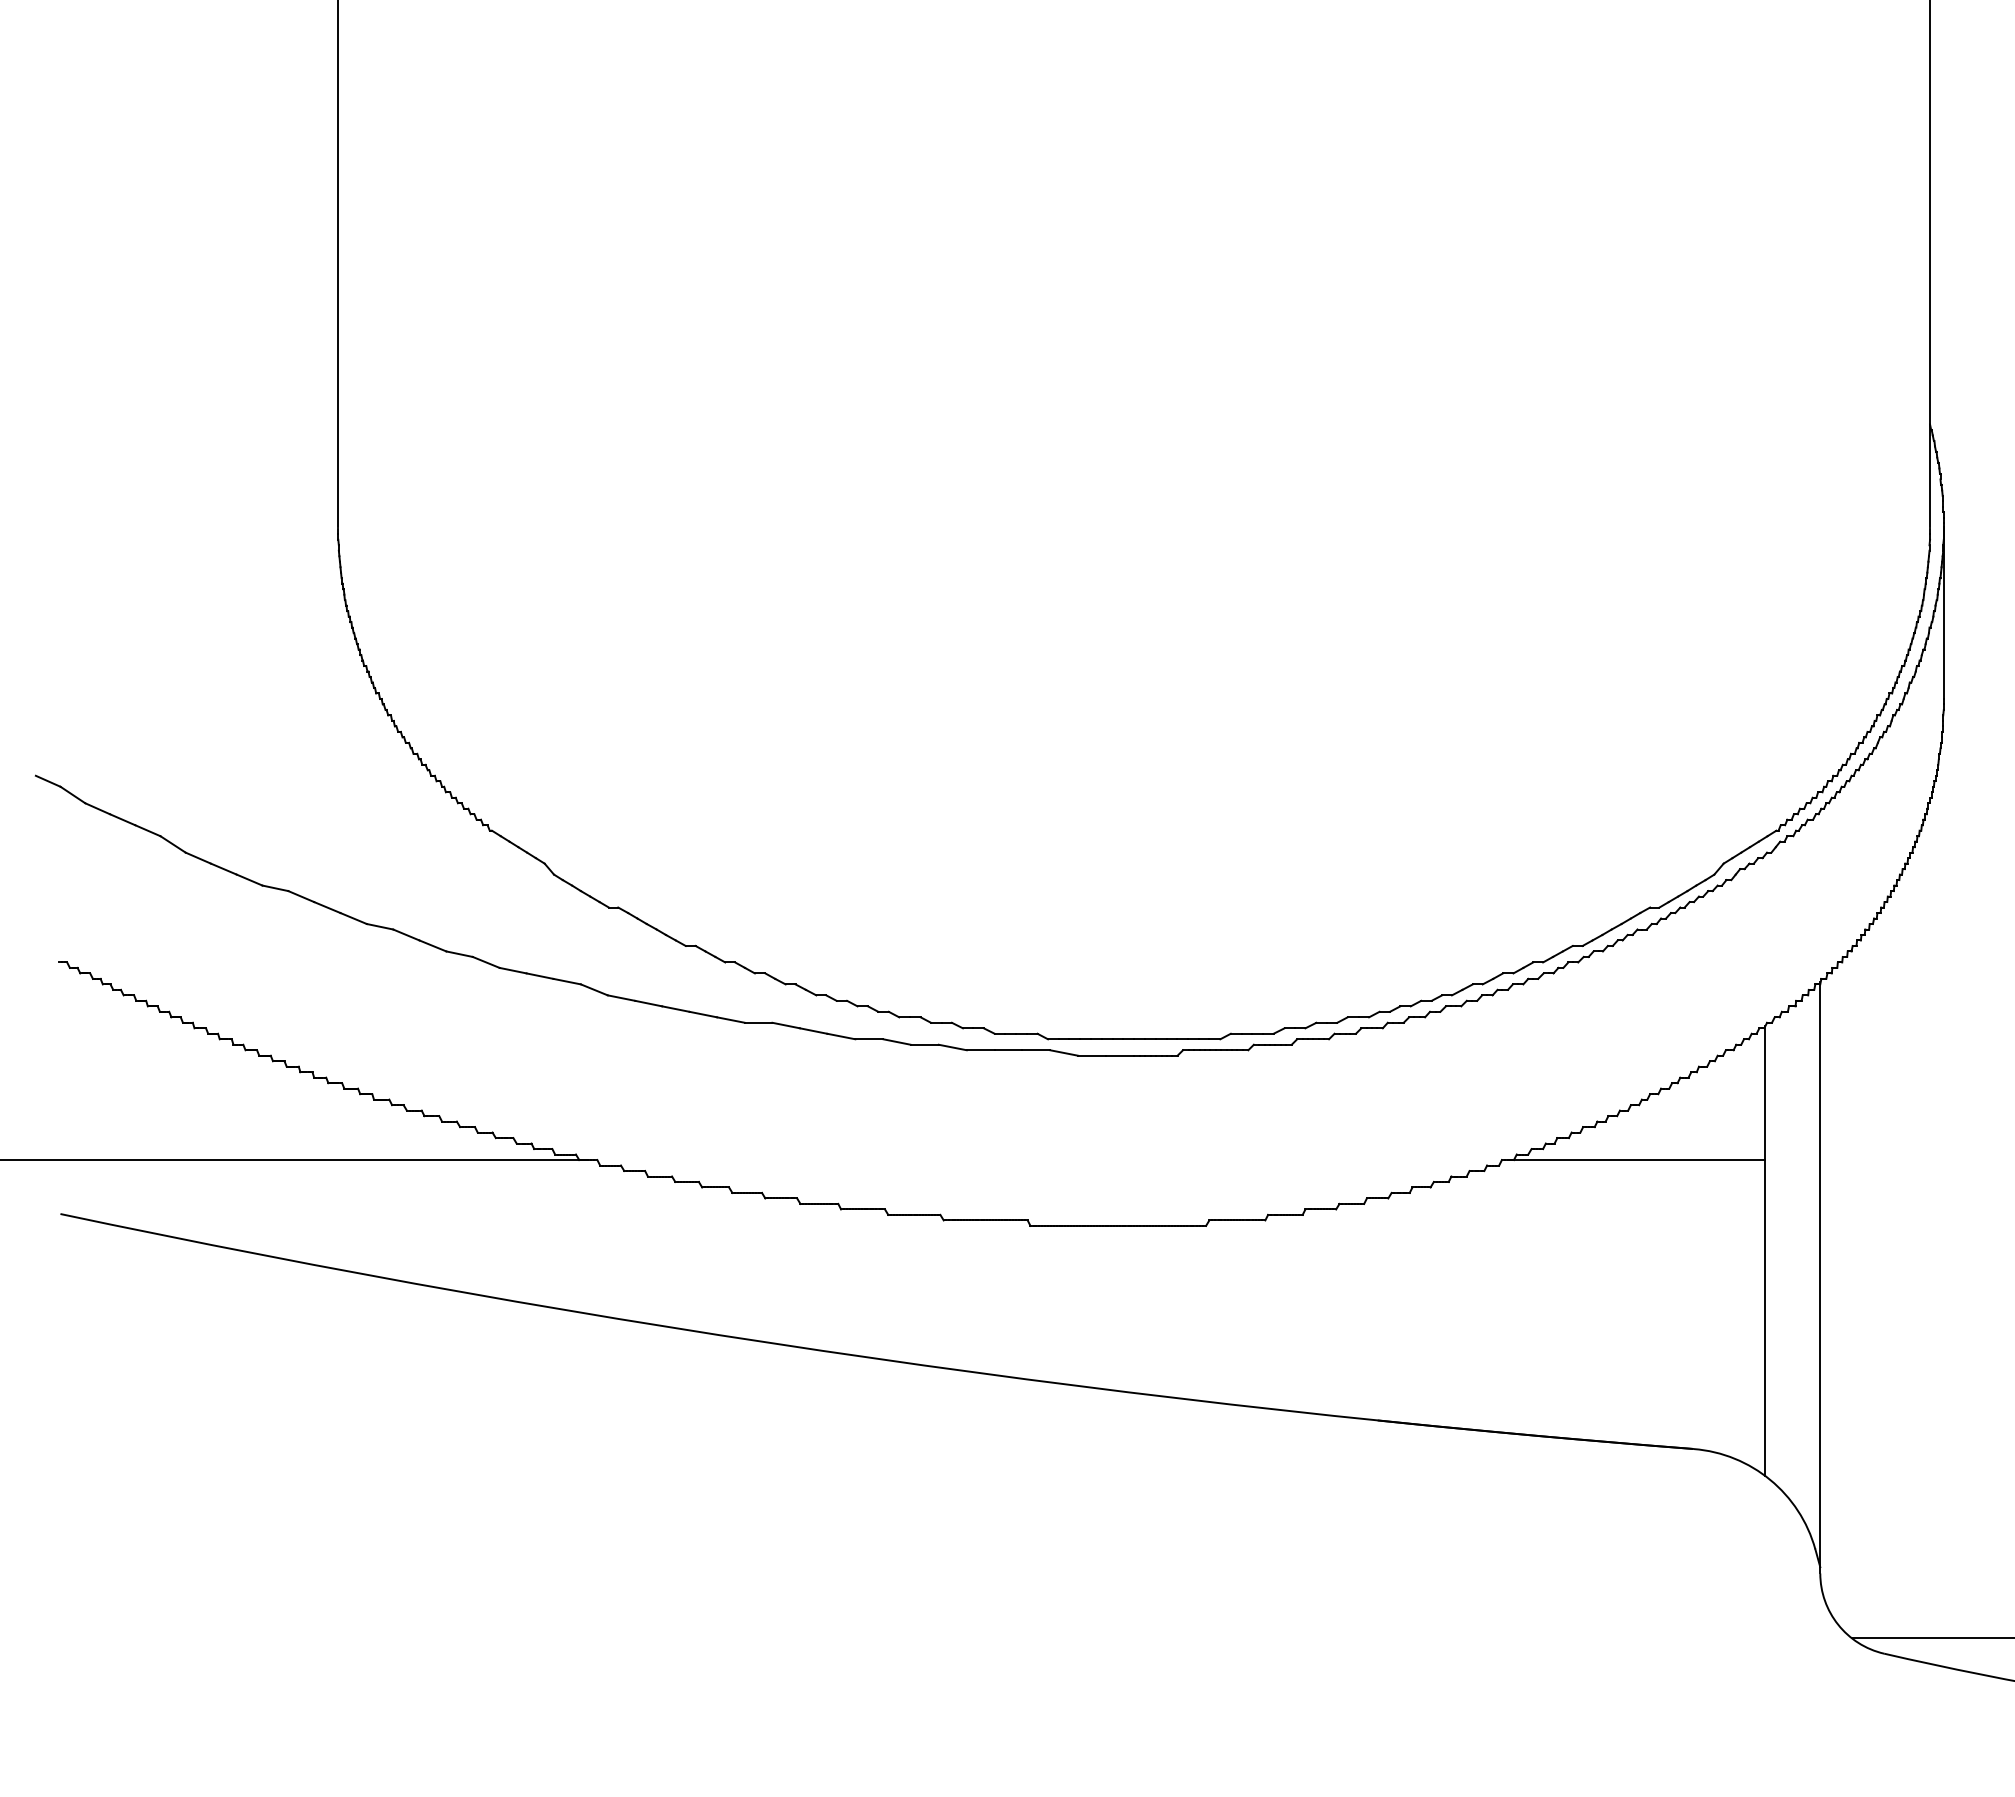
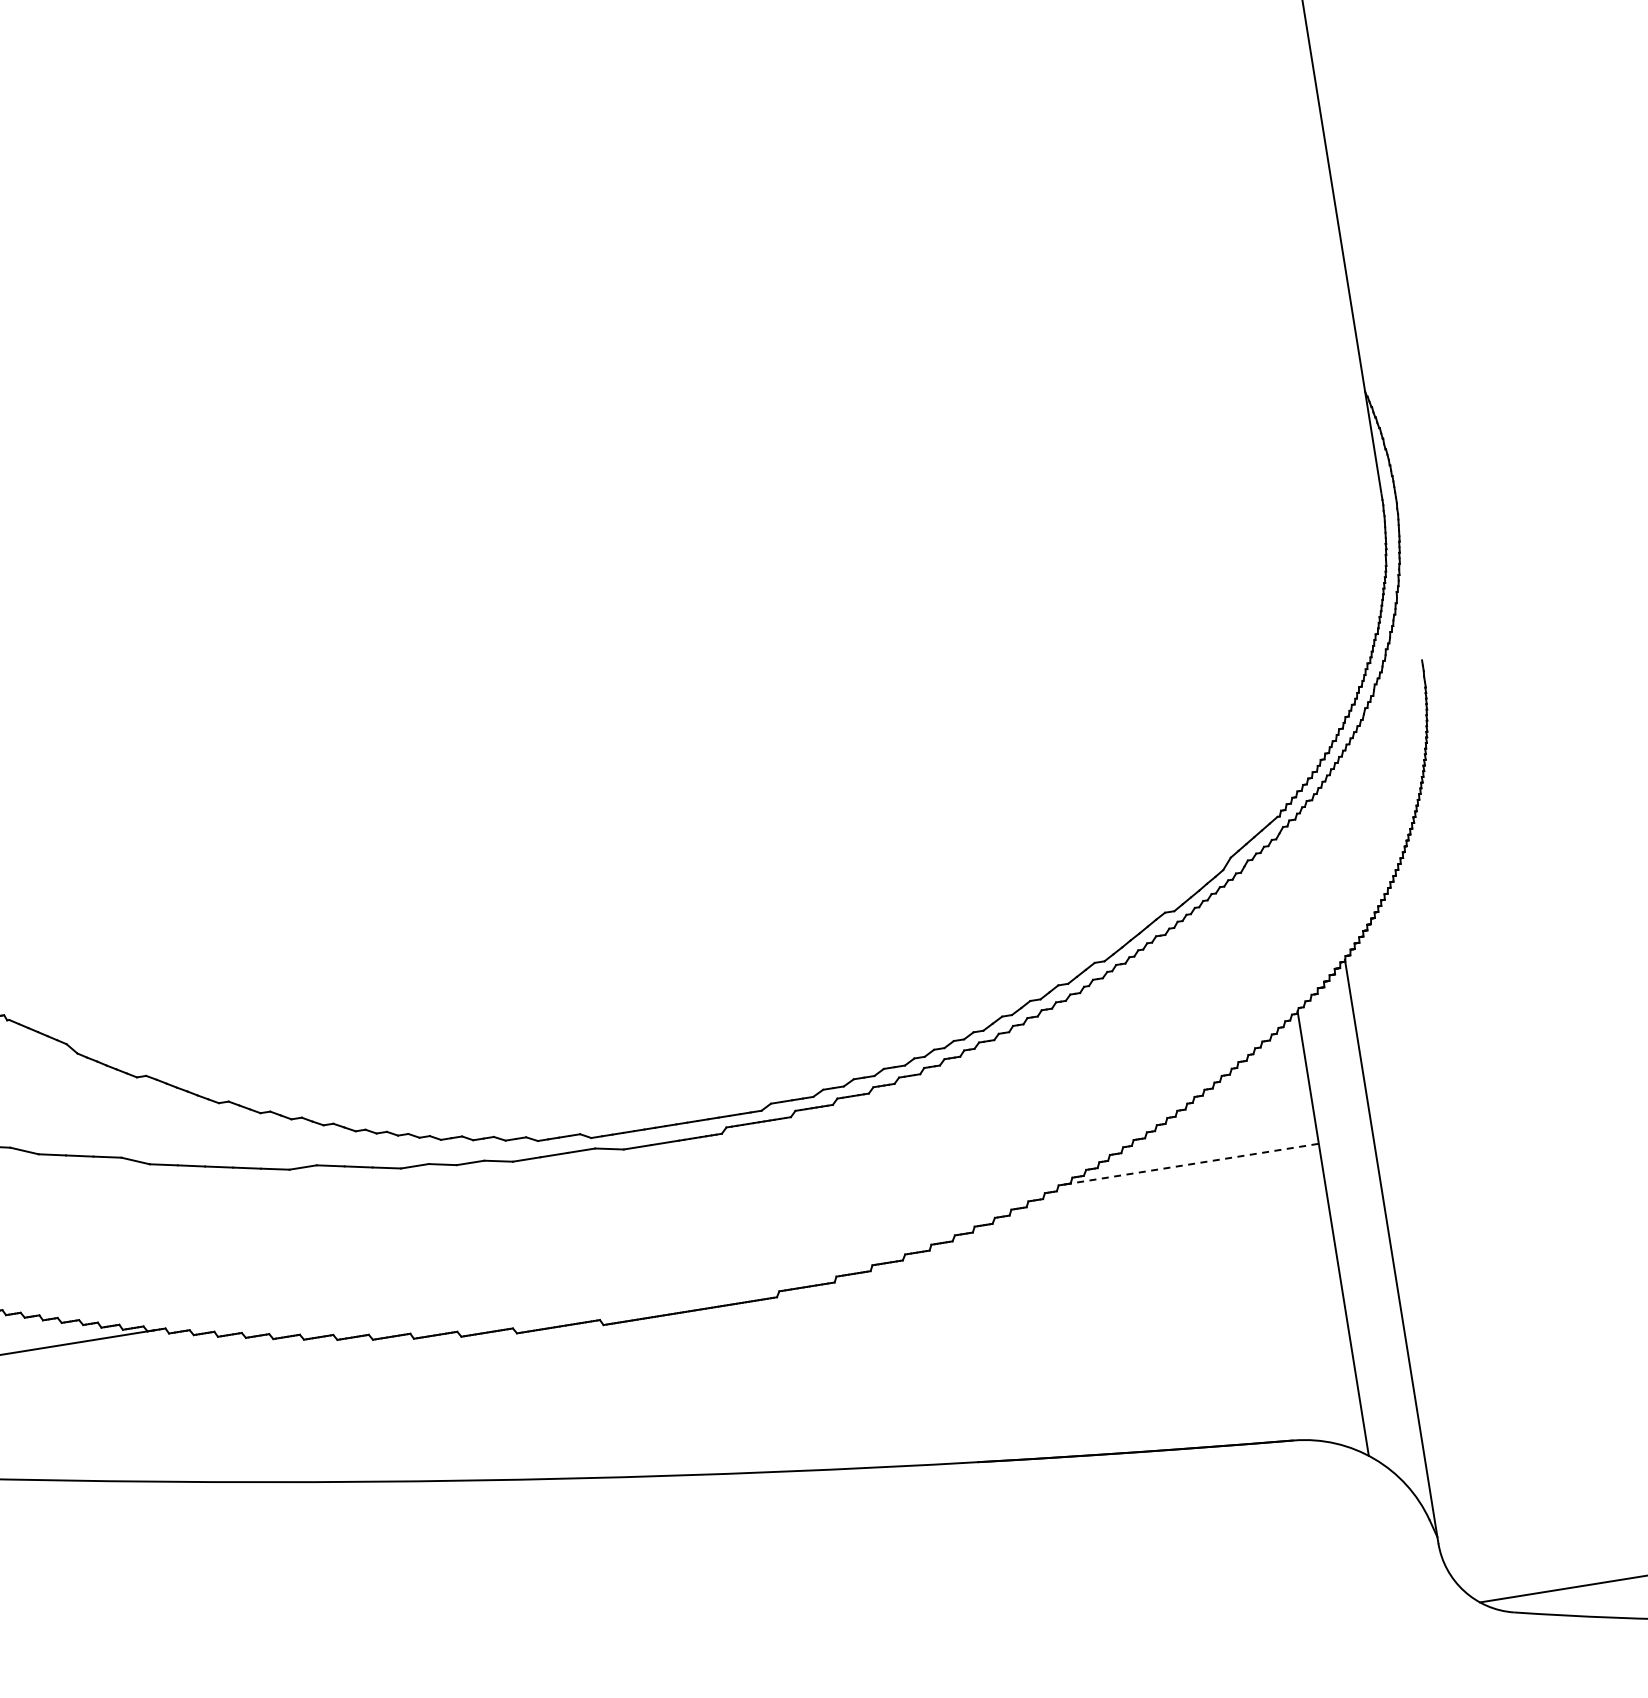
line: (1943, 612) -> (1408, 574), removed
line: (1636, 1160) -> (1191, 1164), solid -> dashed

